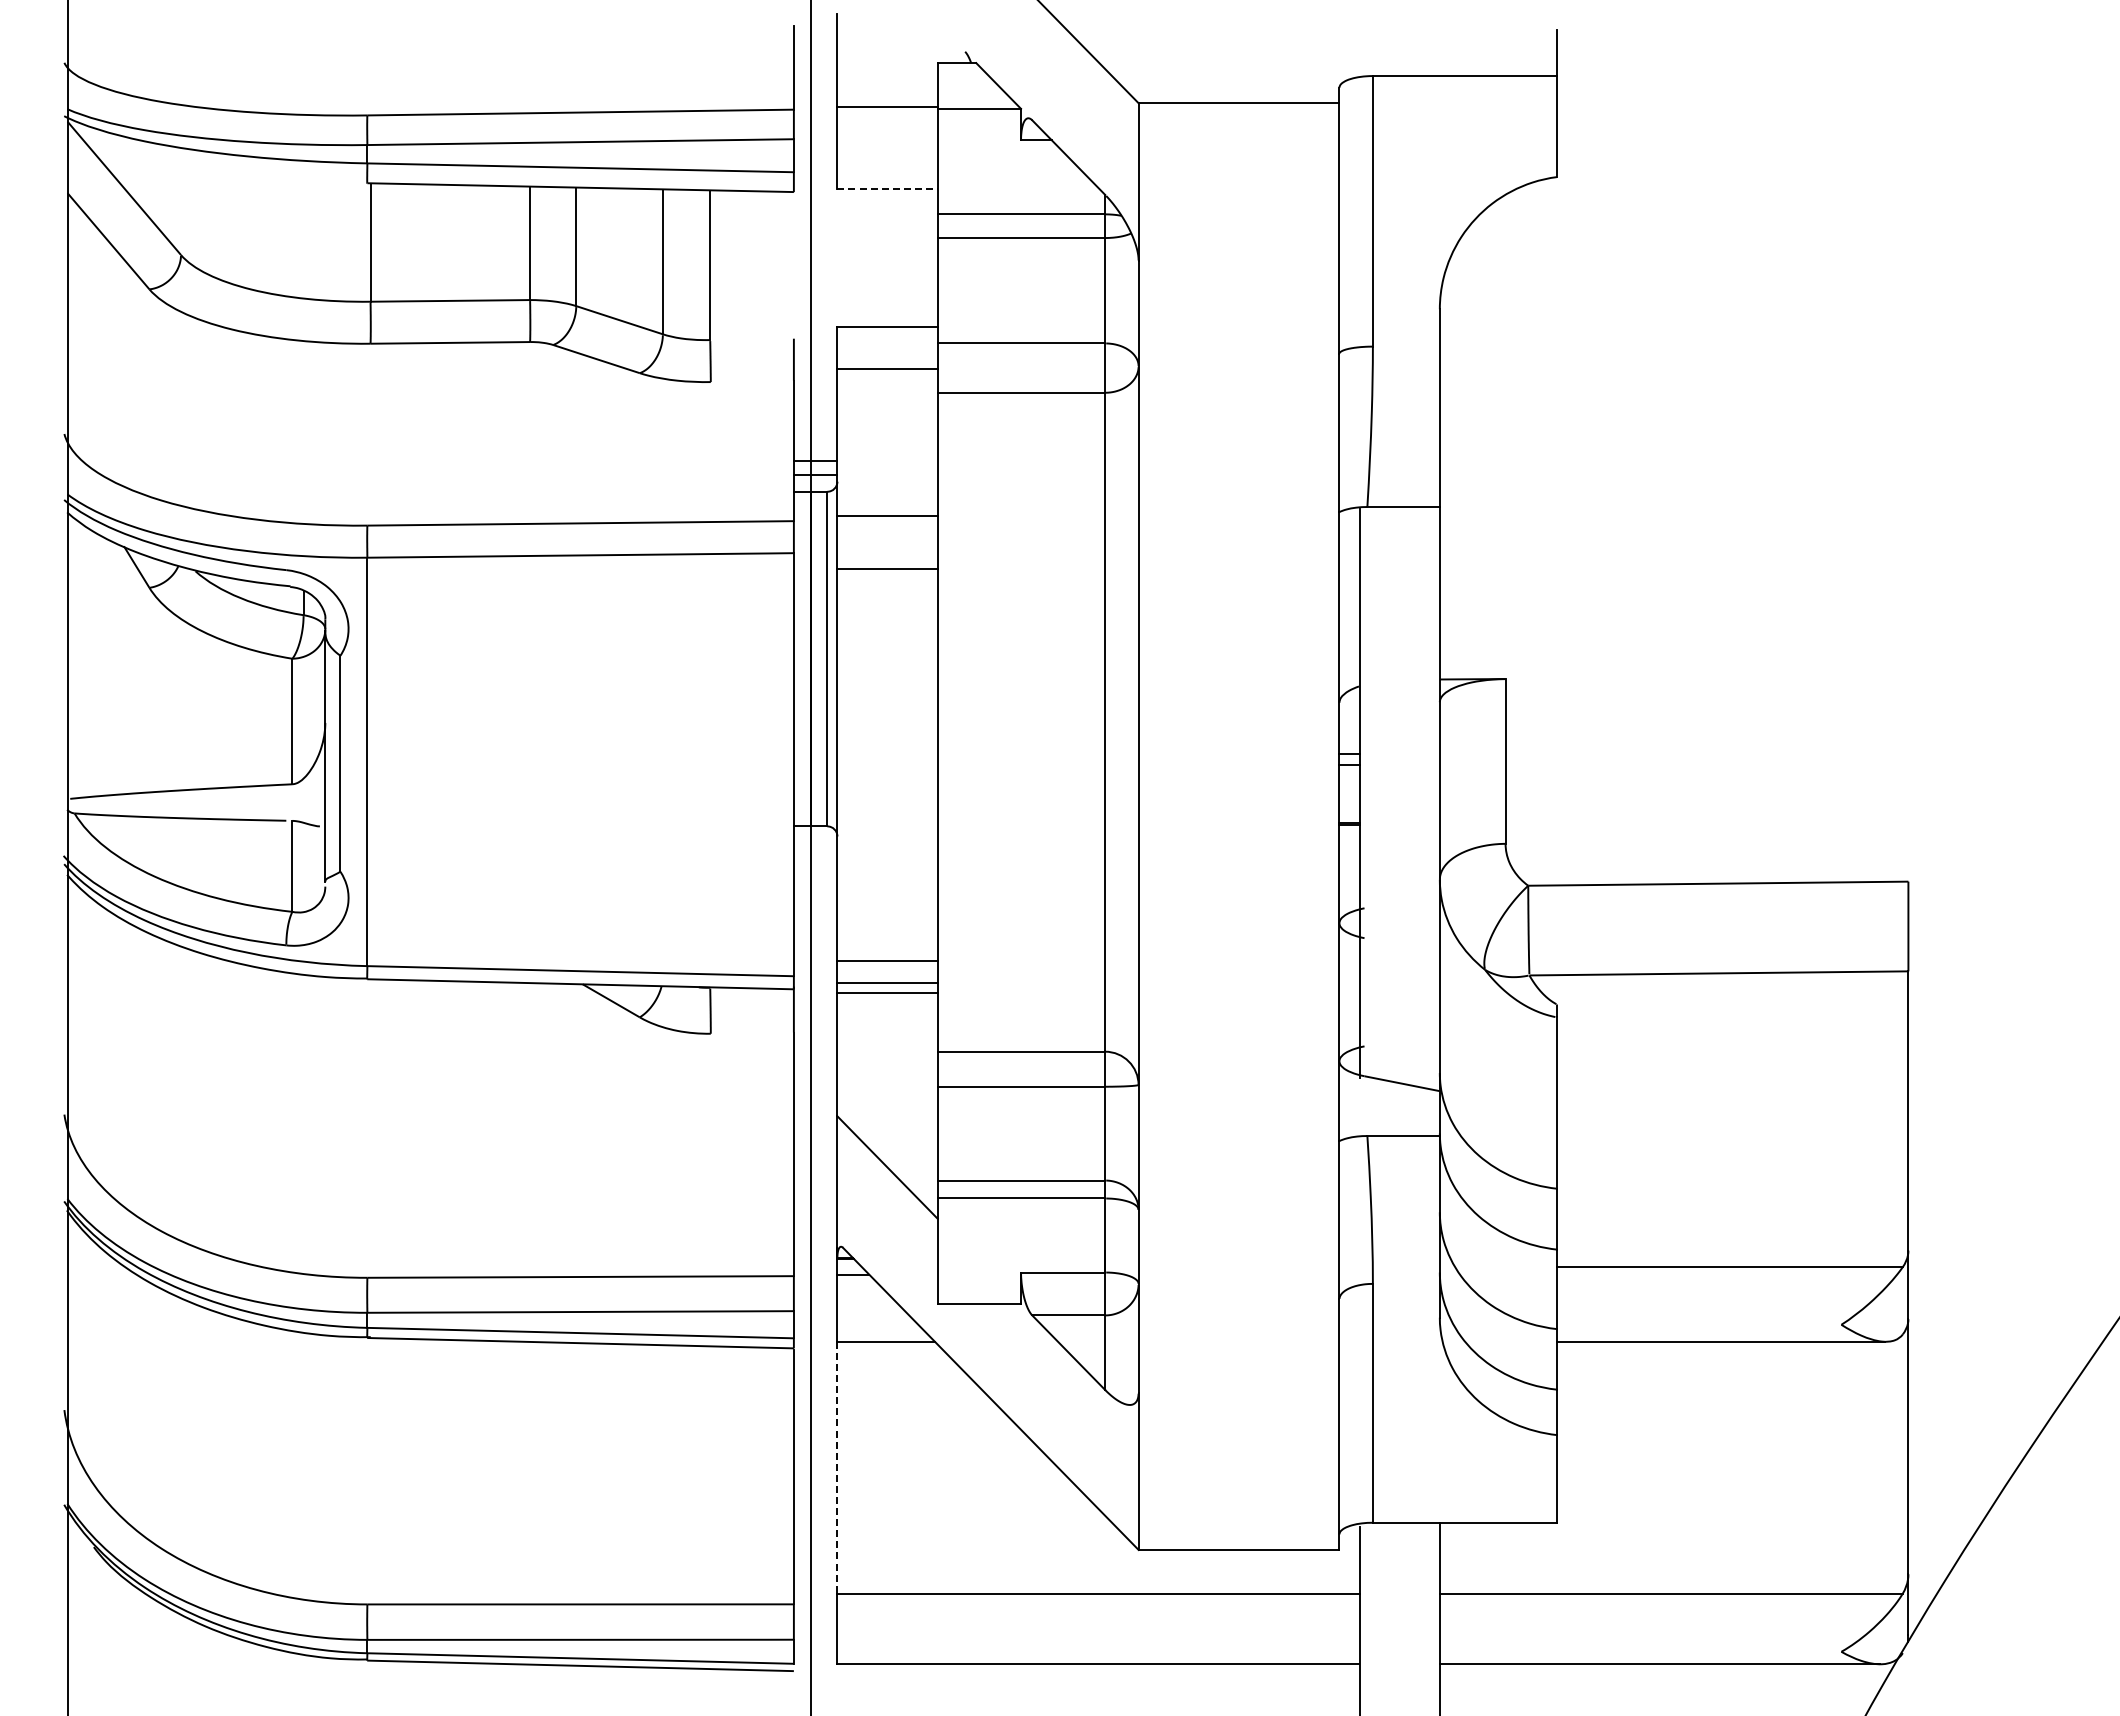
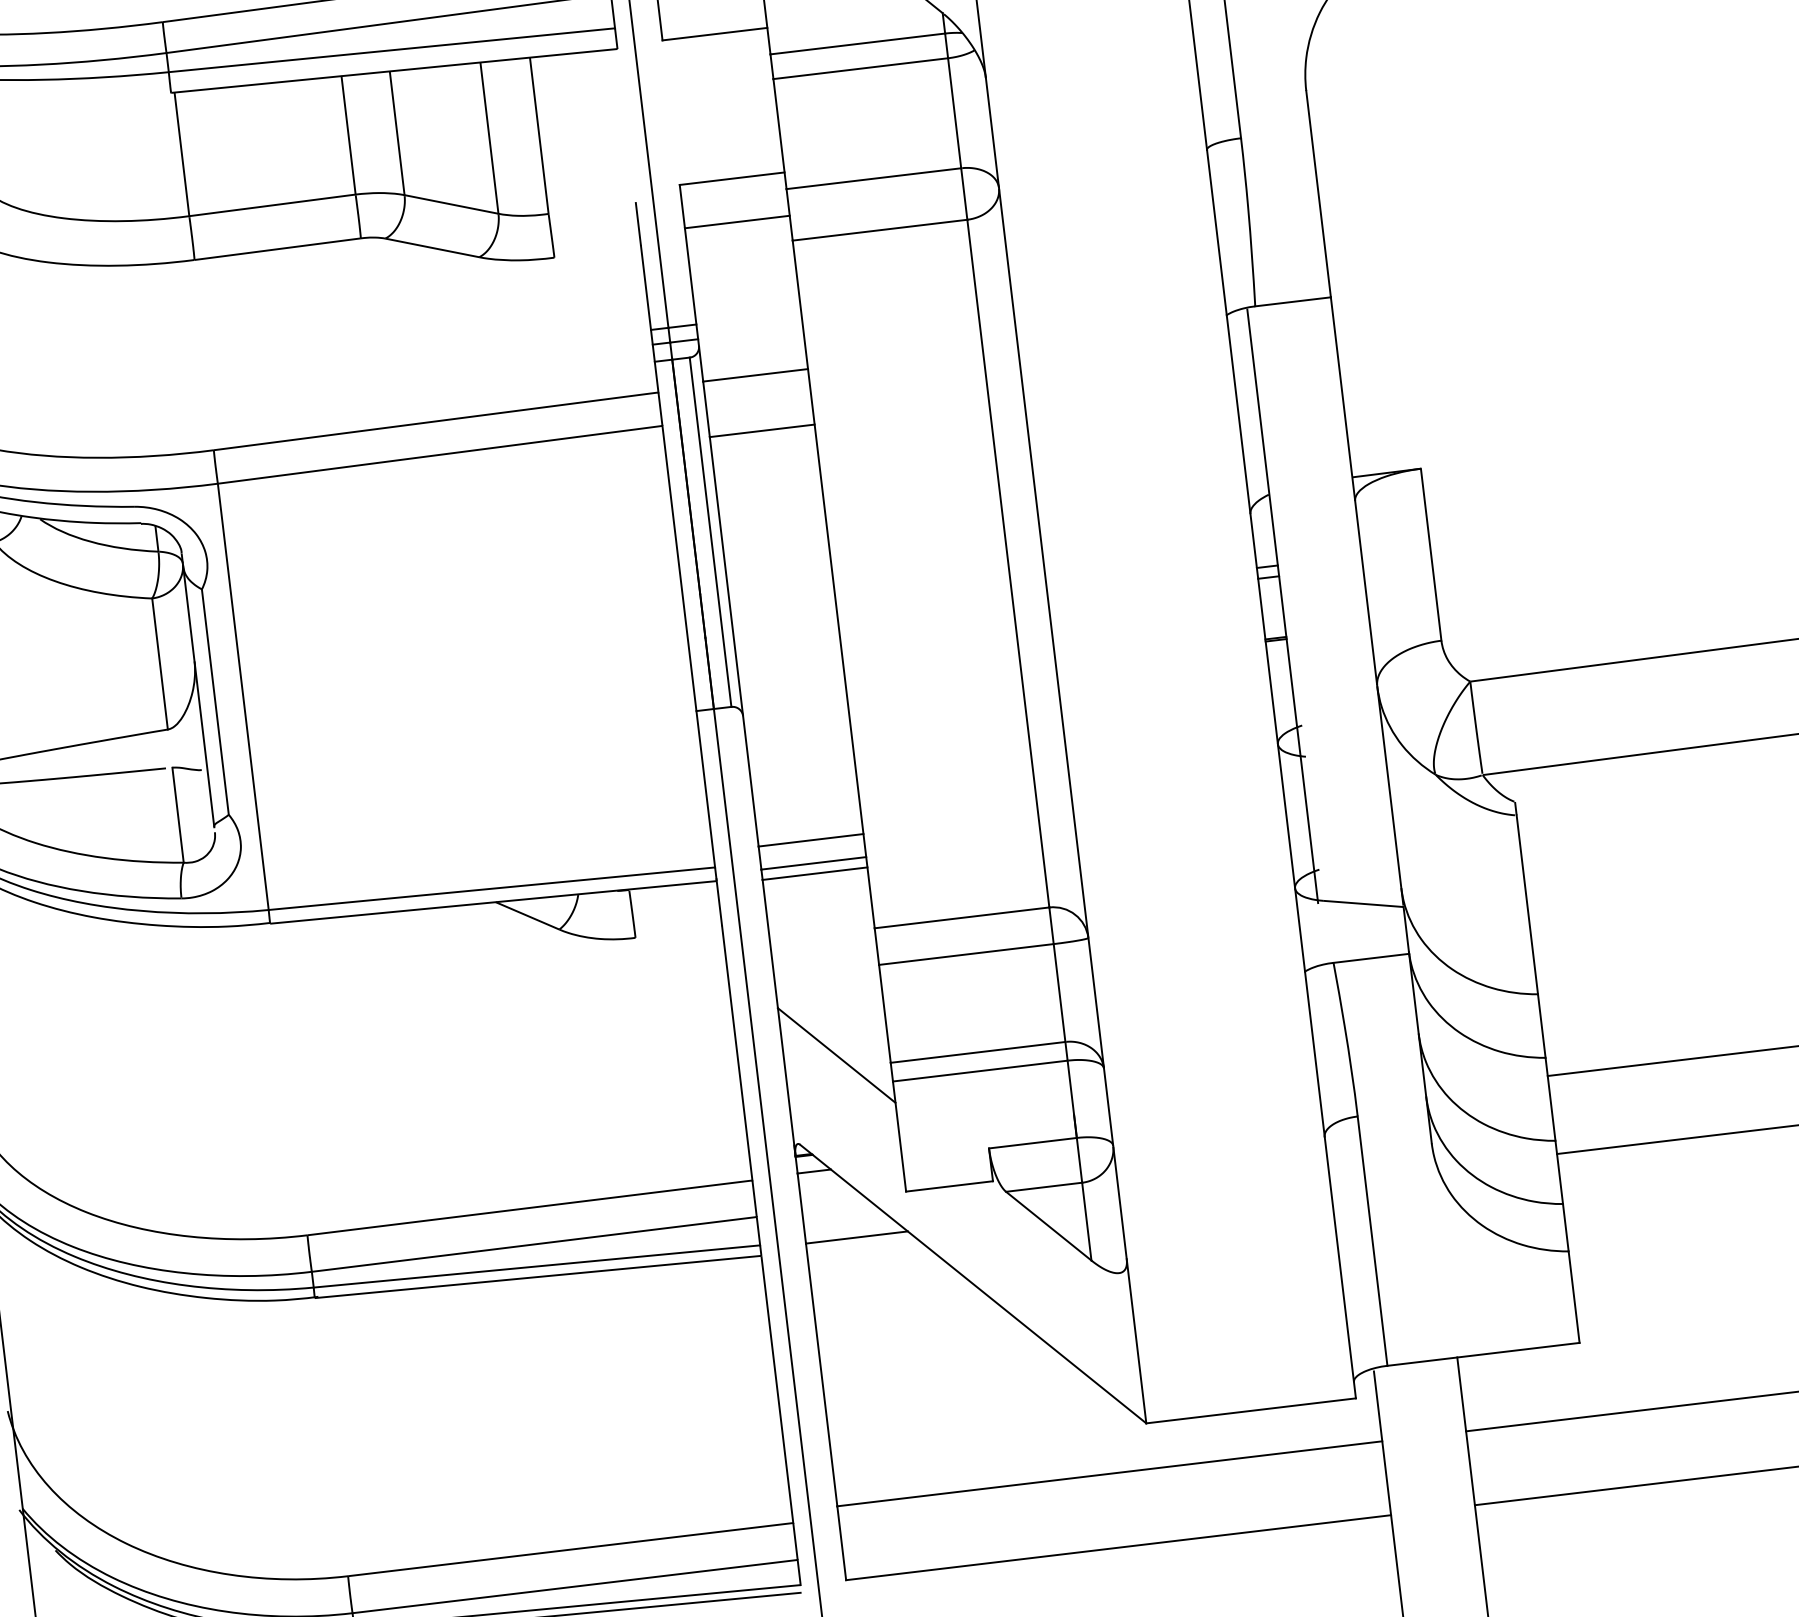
line: (888, 189) -> (715, 34), dashed -> solid
line: (837, 1467) -> (821, 1374), dashed -> solid

